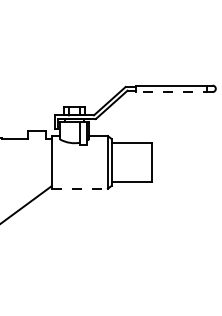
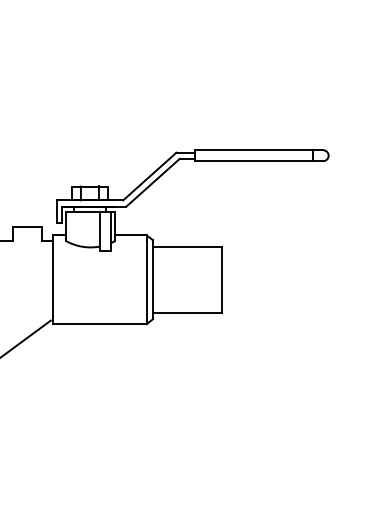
line: (174, 92) -> (258, 161), dashed -> solid
line: (80, 188) -> (100, 323), dashed -> solid

